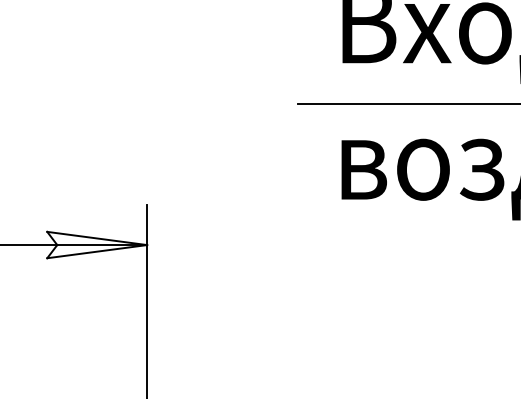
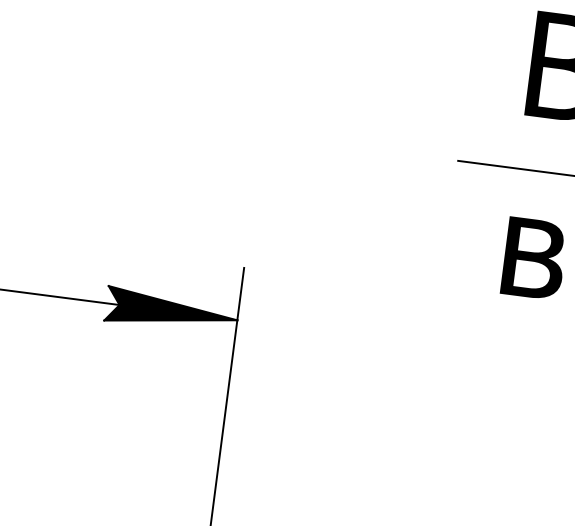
fill: (97, 244) -> (172, 311), added

